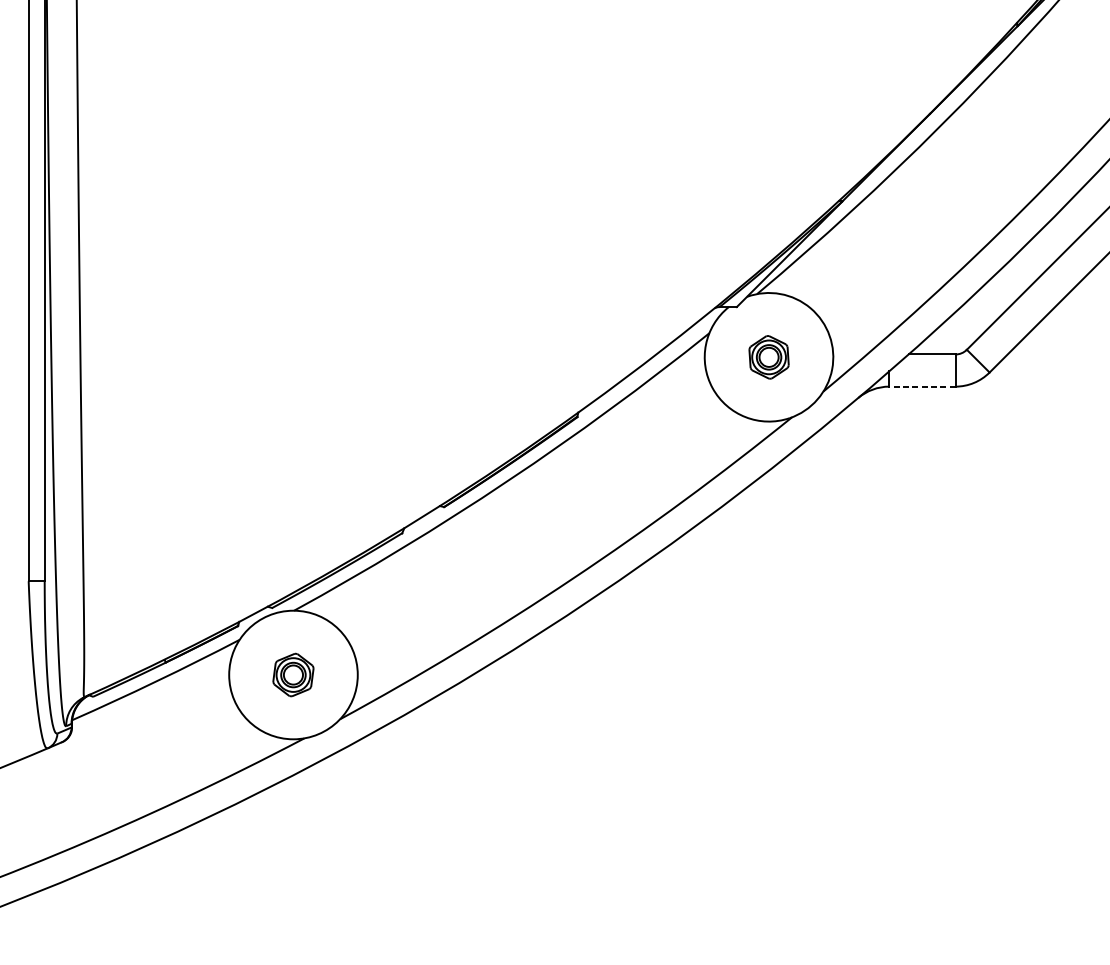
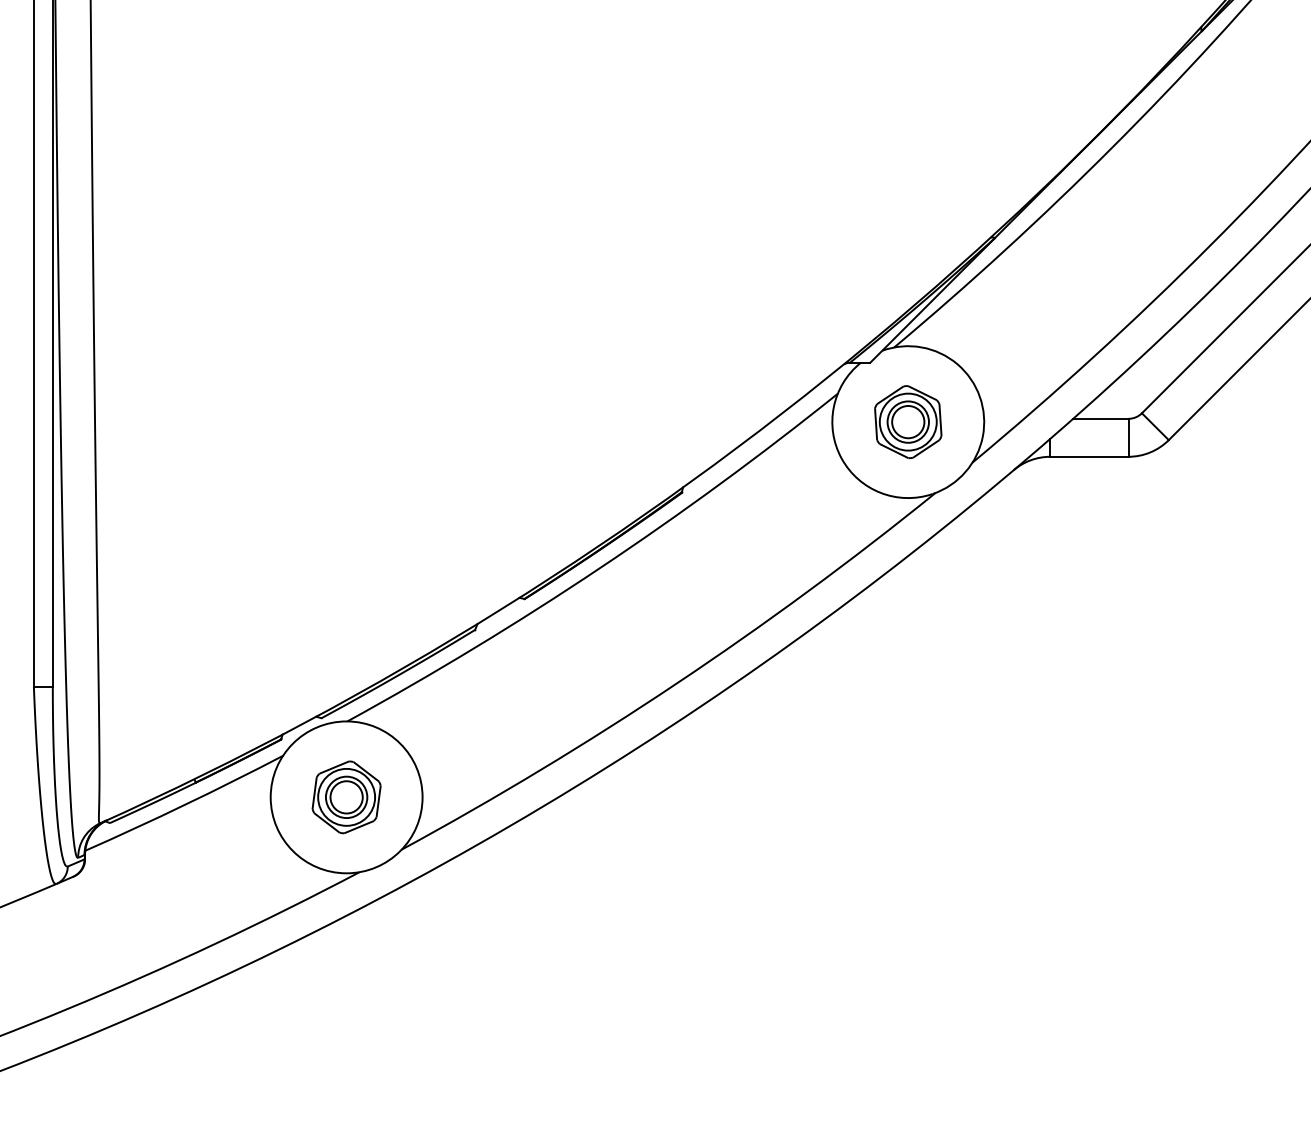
part: (769, 357) -> (908, 422), size x1.43
line: (921, 386) -> (1088, 456), dashed -> solid
part: (293, 675) -> (346, 797), size x1.43

